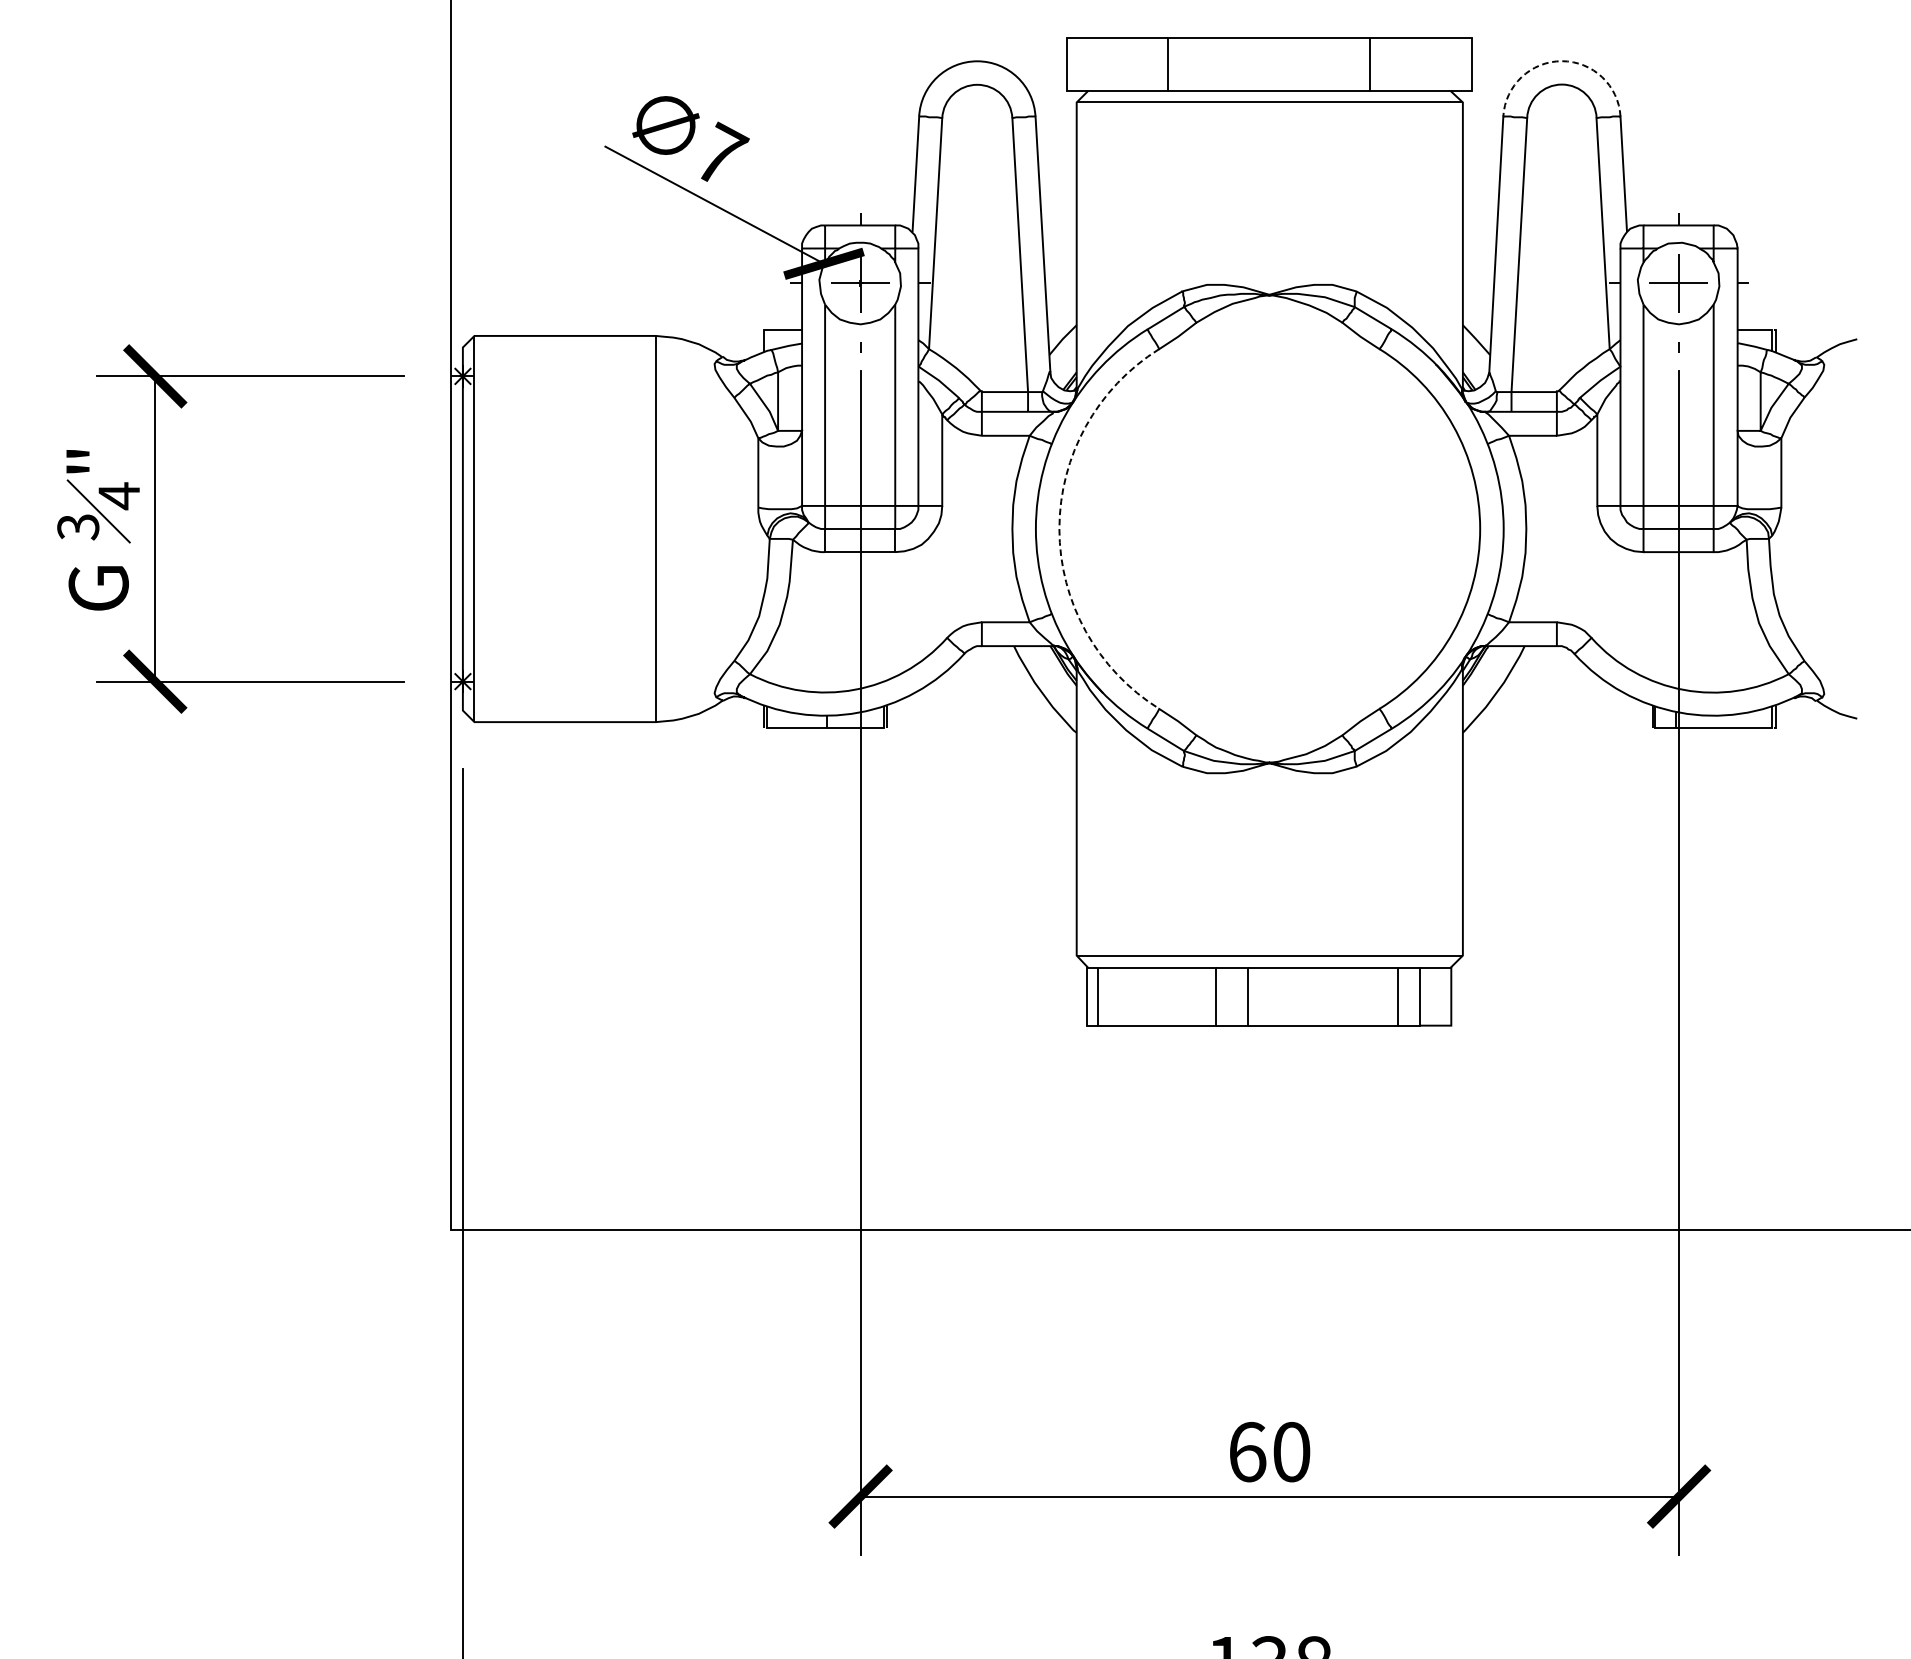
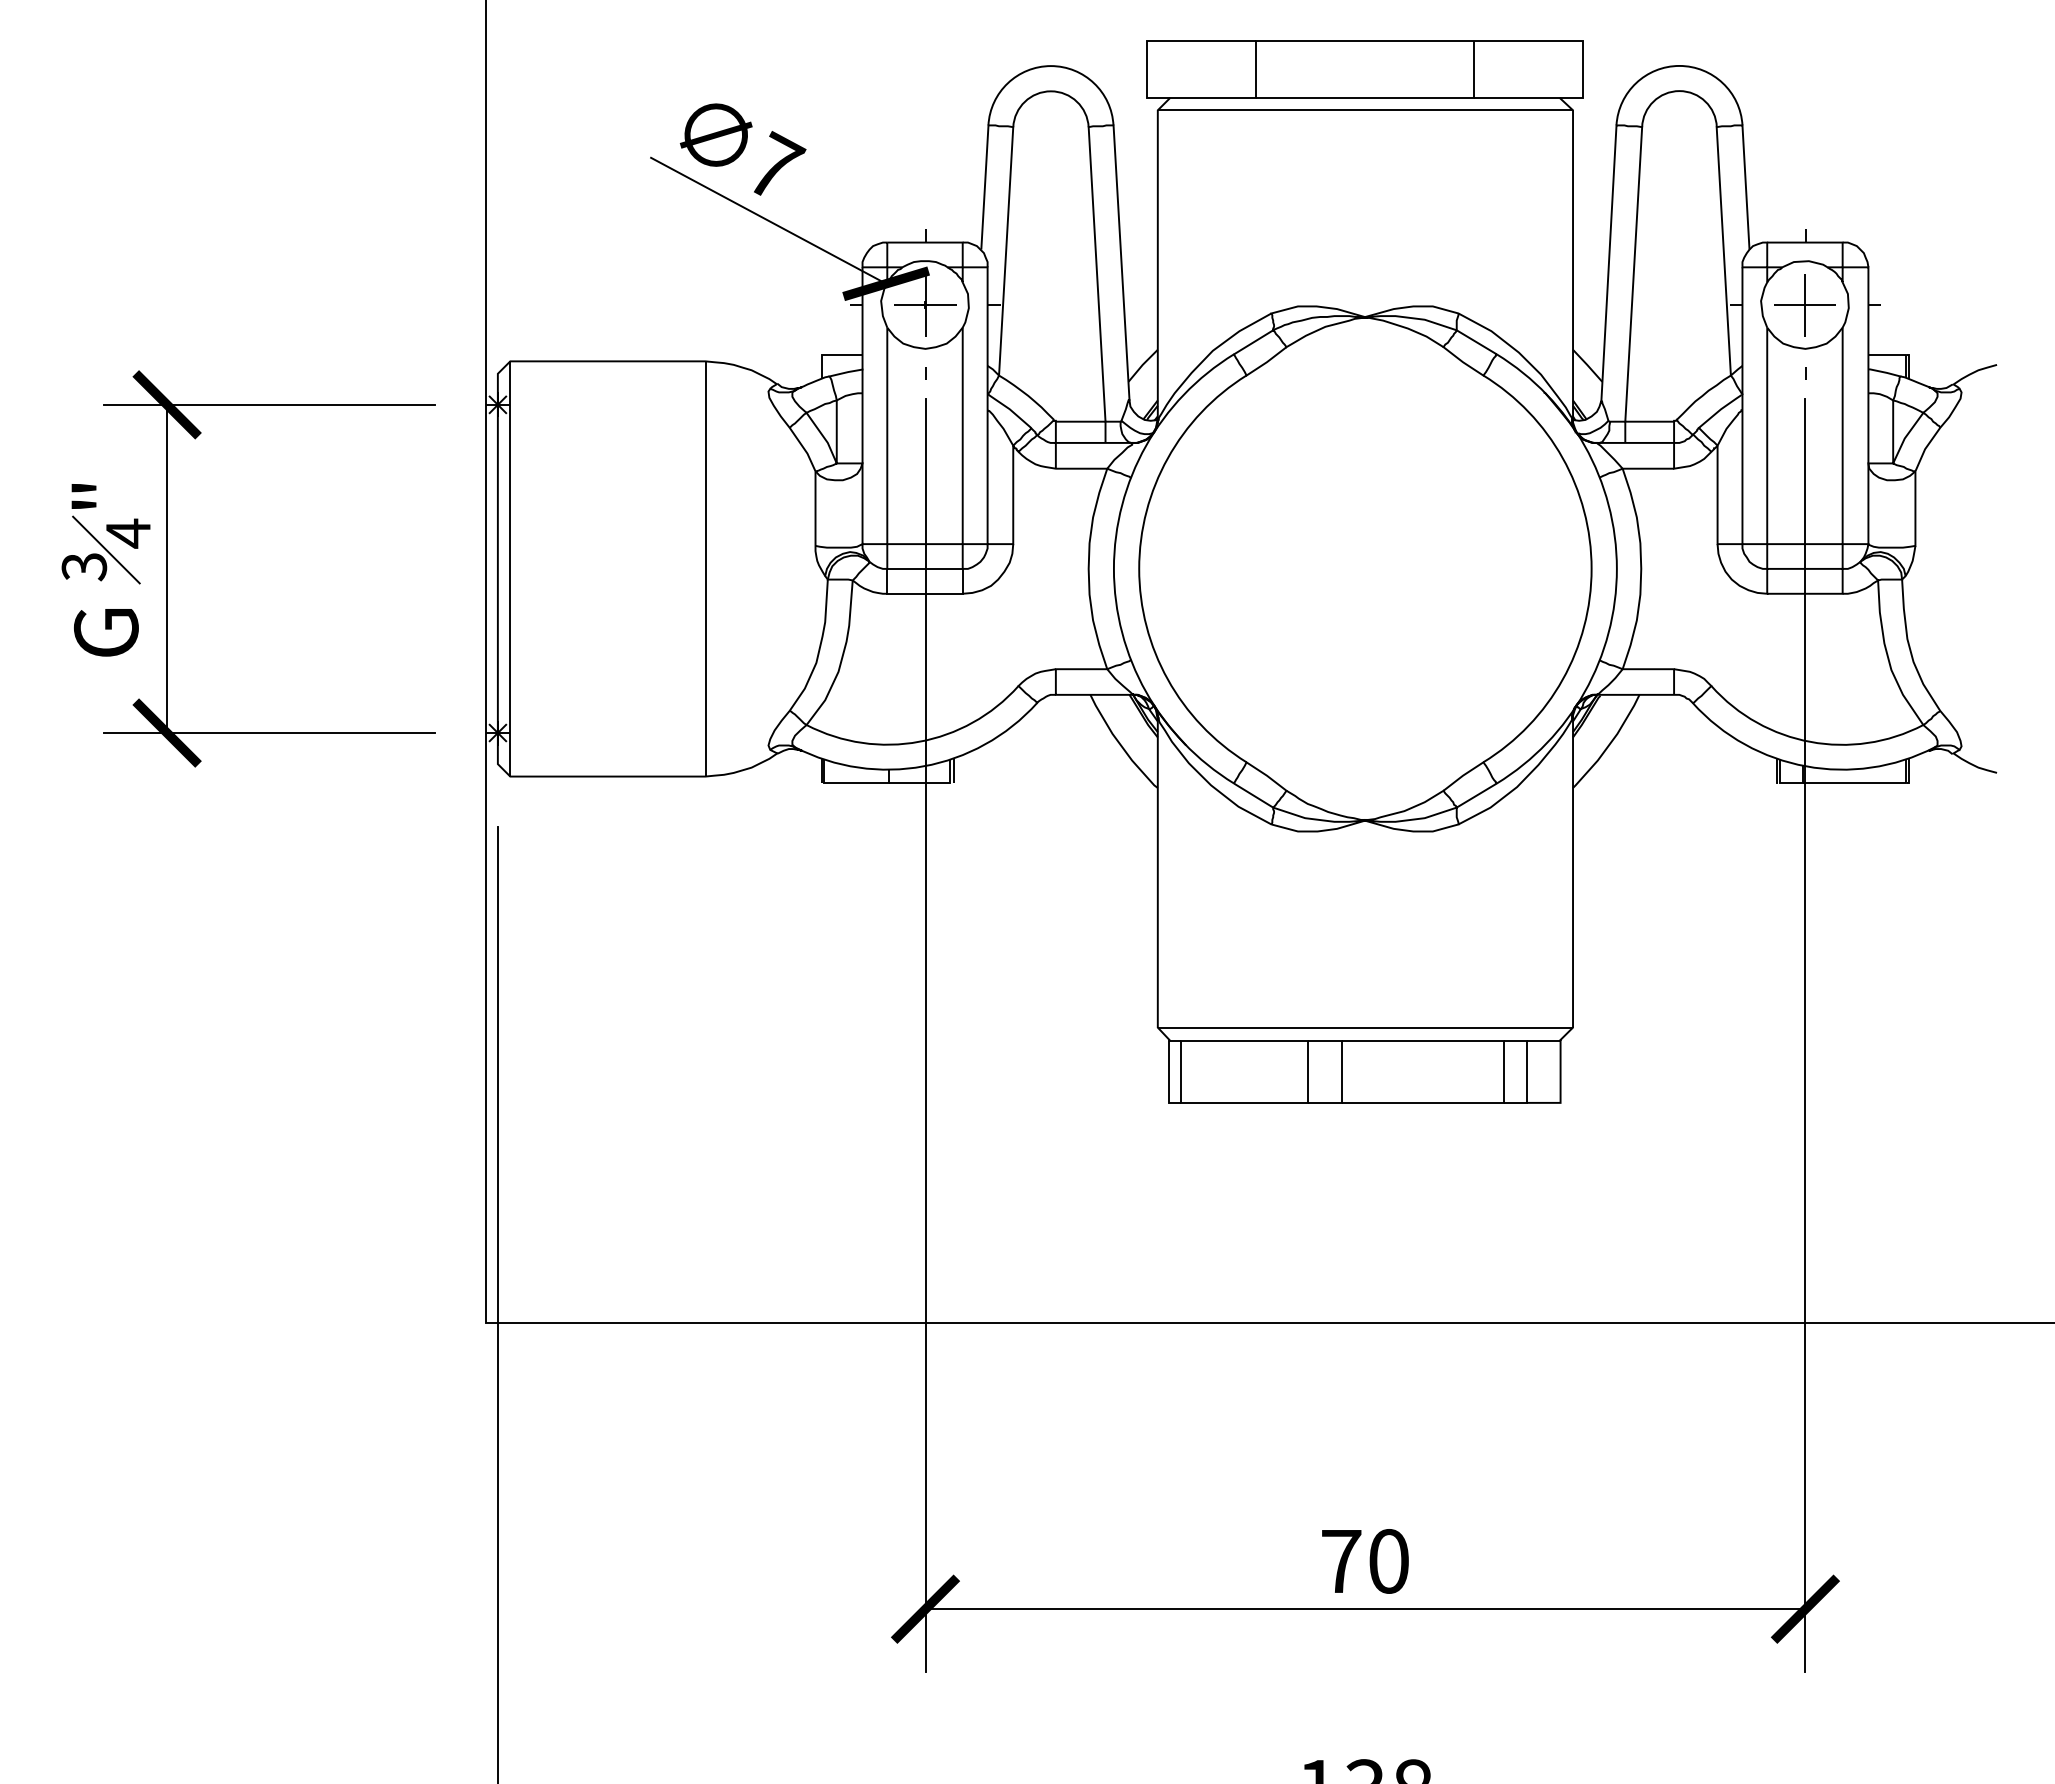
arc: (1561, 60) -> (1679, 65), dashed -> solid
arc: (1059, 528) -> (1139, 568), dashed -> solid
text: (1247, 1452) -> (1341, 1561), 60 -> 70

